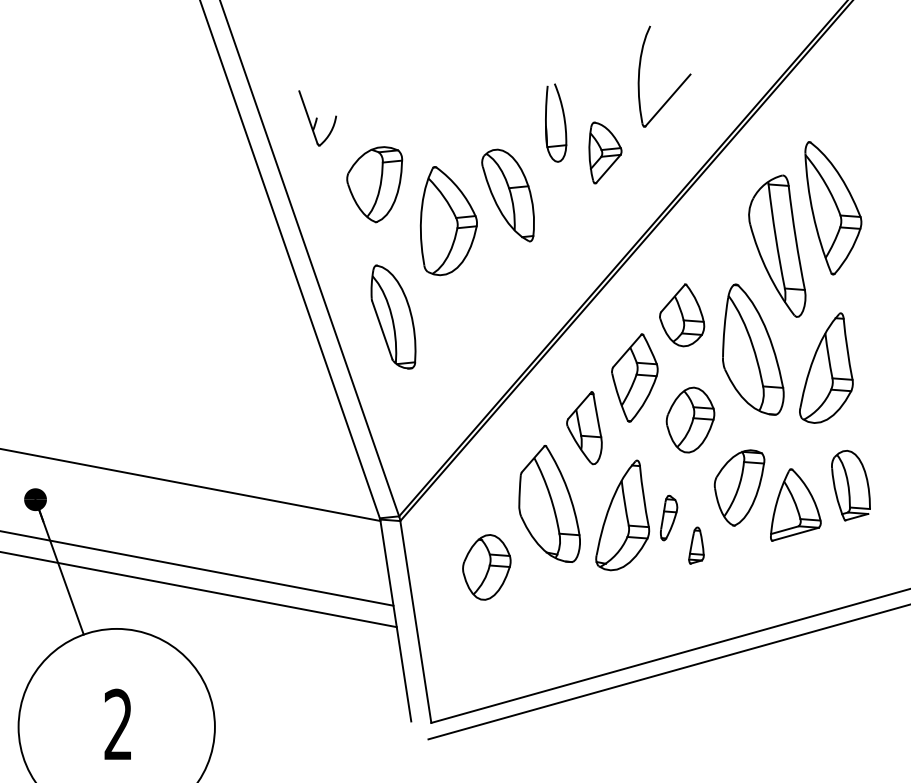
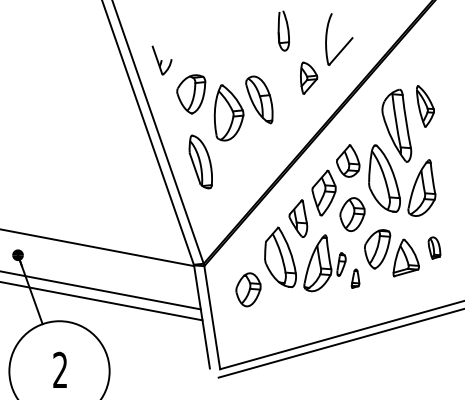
part: (555, 122) -> (283, 30), moved
part: (833, 208) -> (425, 106), size x0.6
part: (851, 484) -> (434, 247), size x0.6

